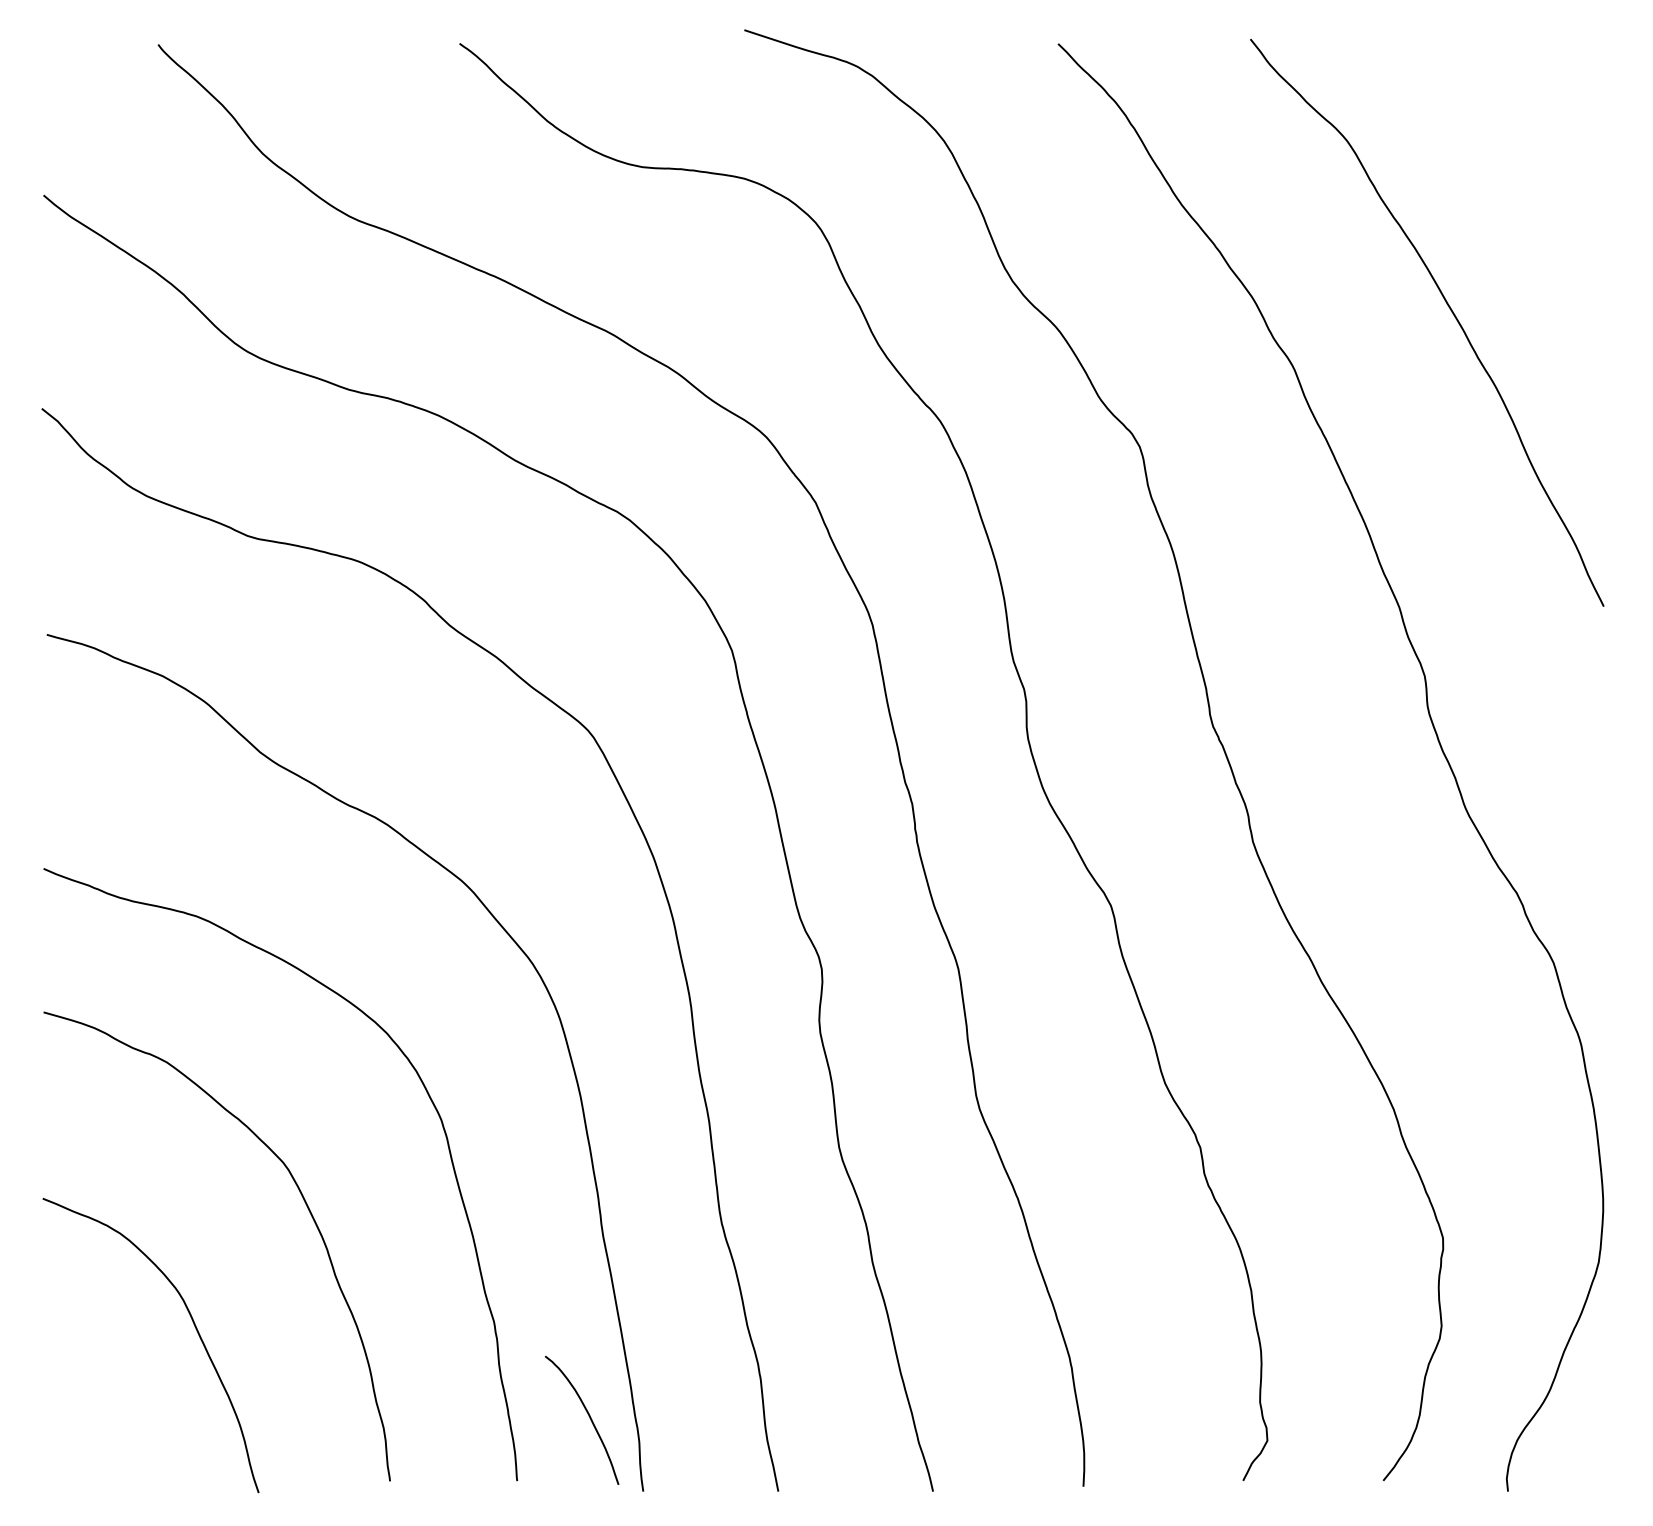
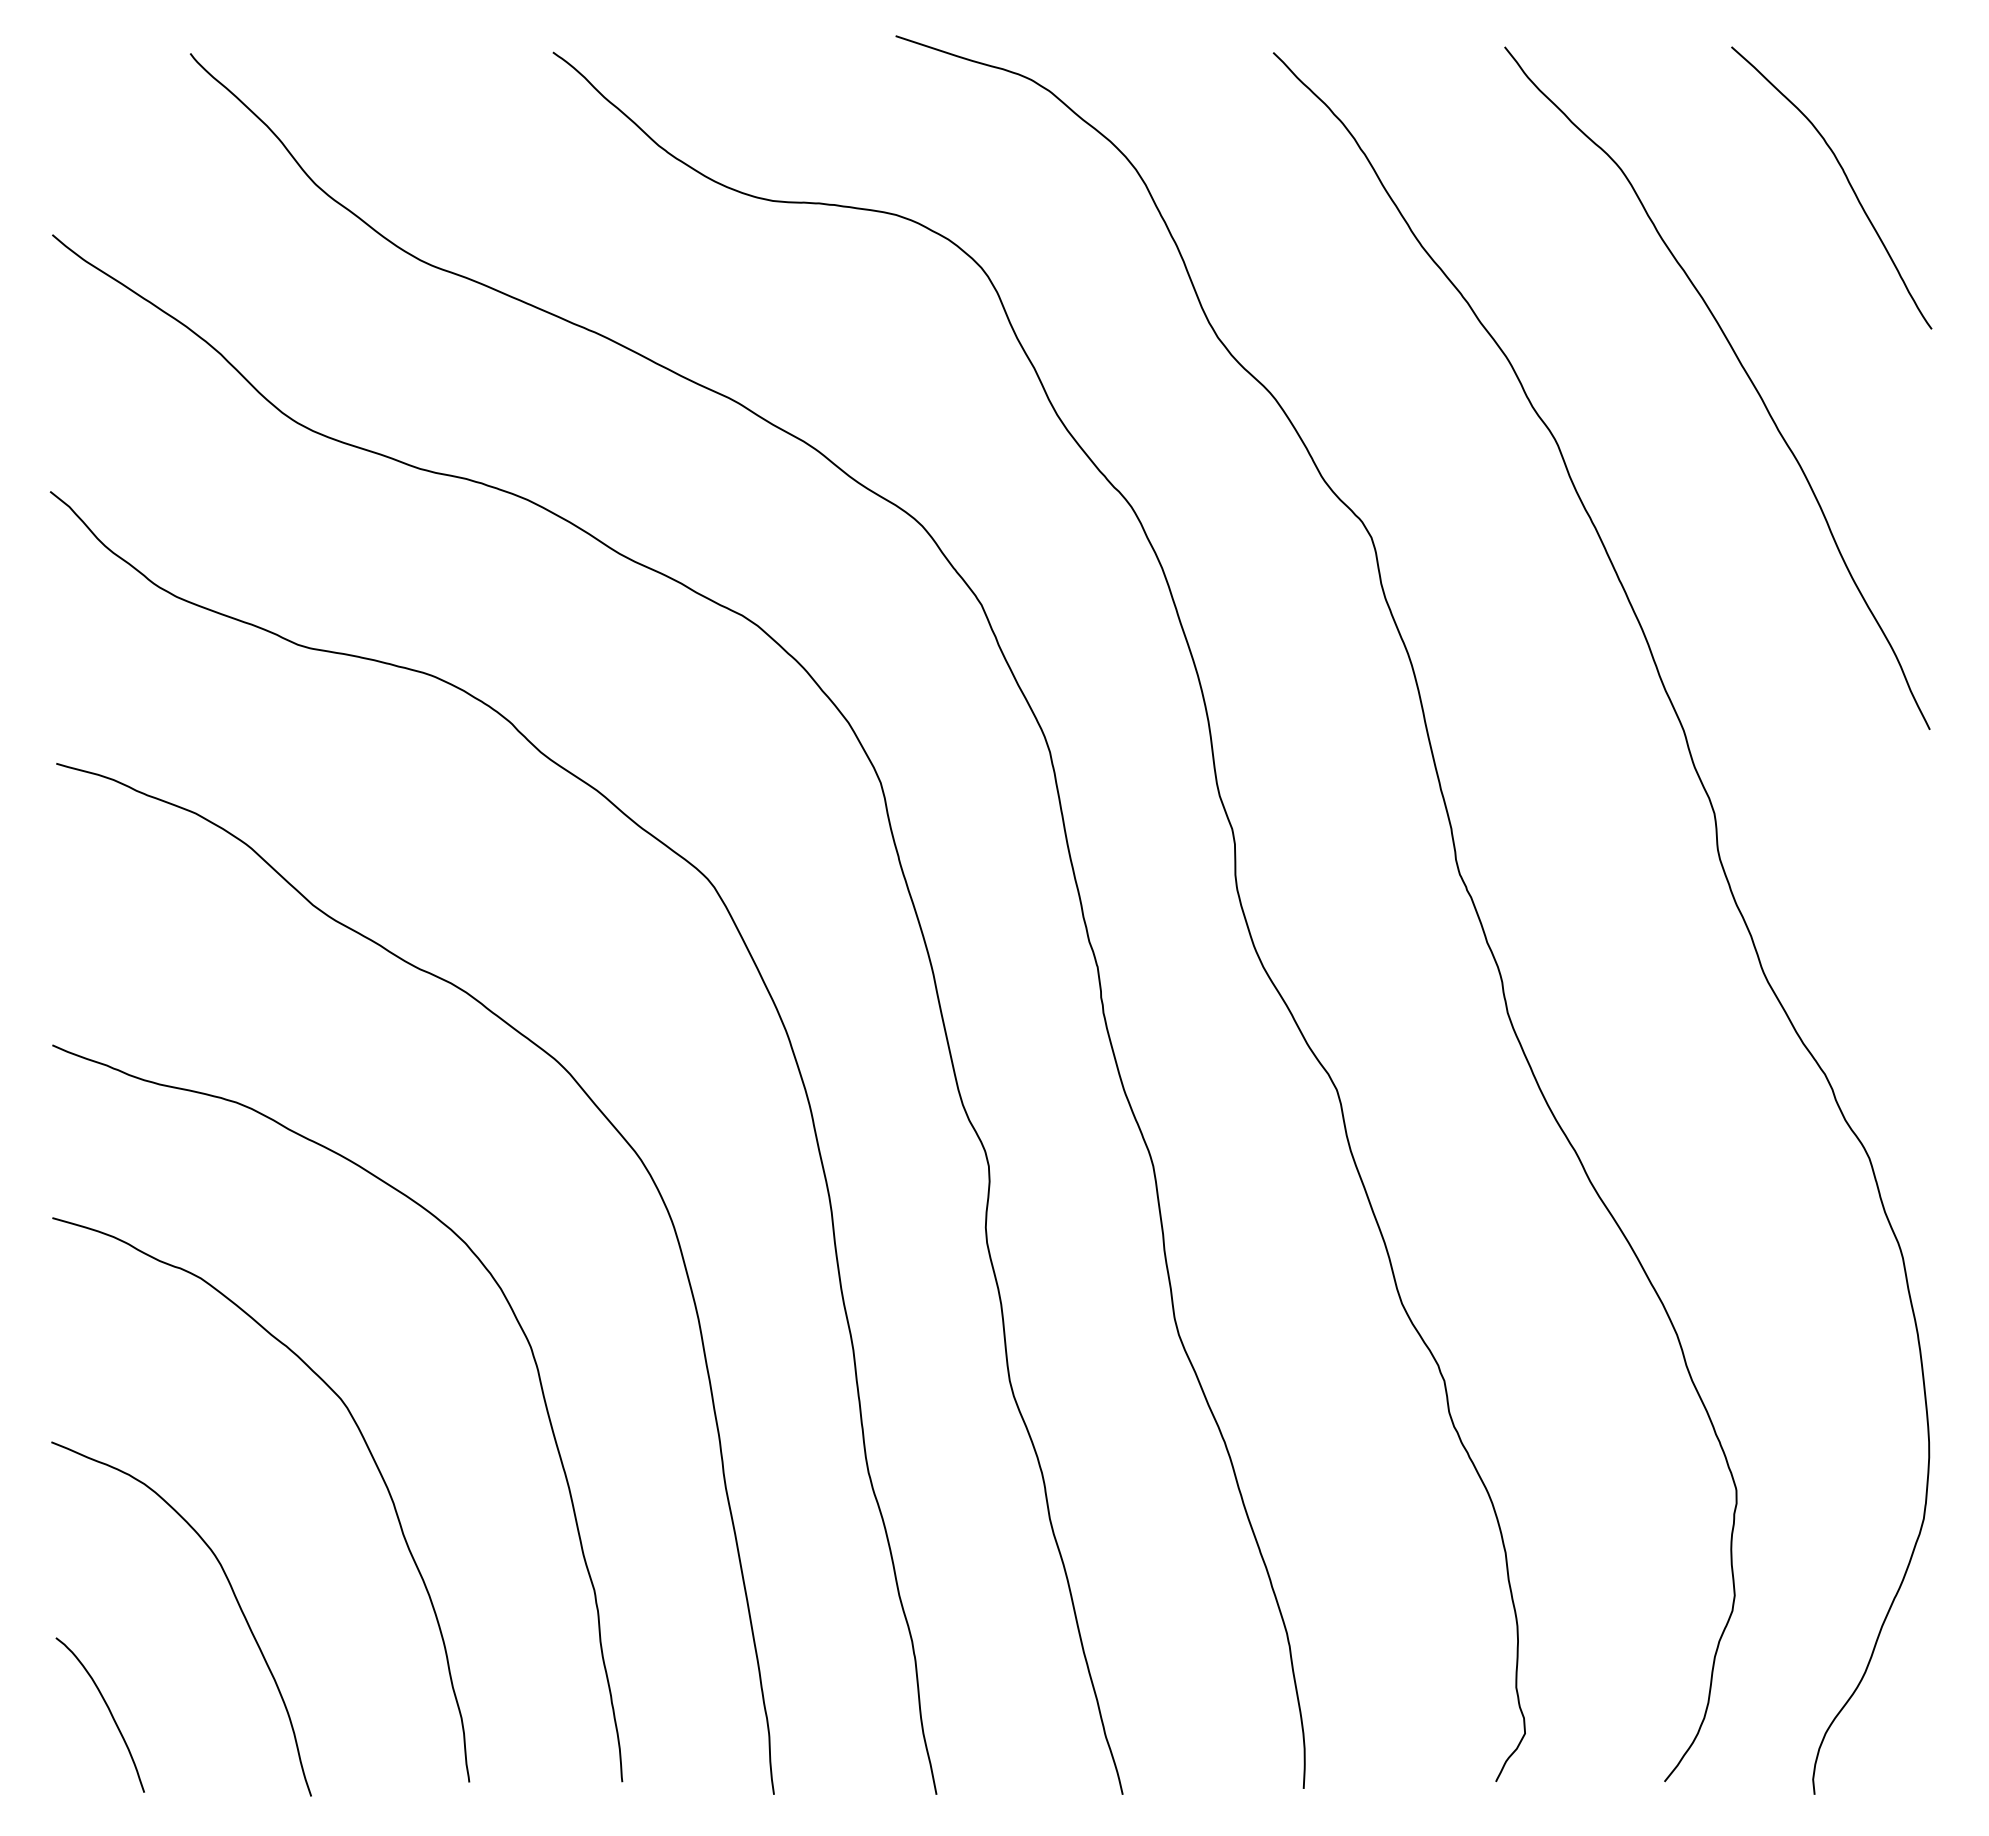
curve: (1534, 149) -> (1846, 179), added
curve: (588, 1416) -> (108, 1710), moved

